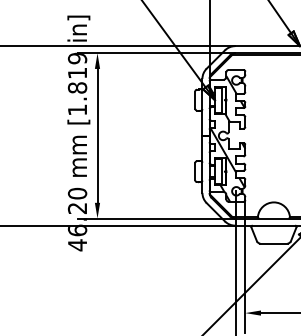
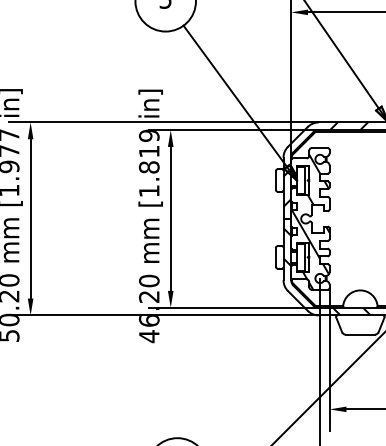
hatch: (241, 85) -> (325, 164), added
hatch: (242, 184) -> (326, 271), added

